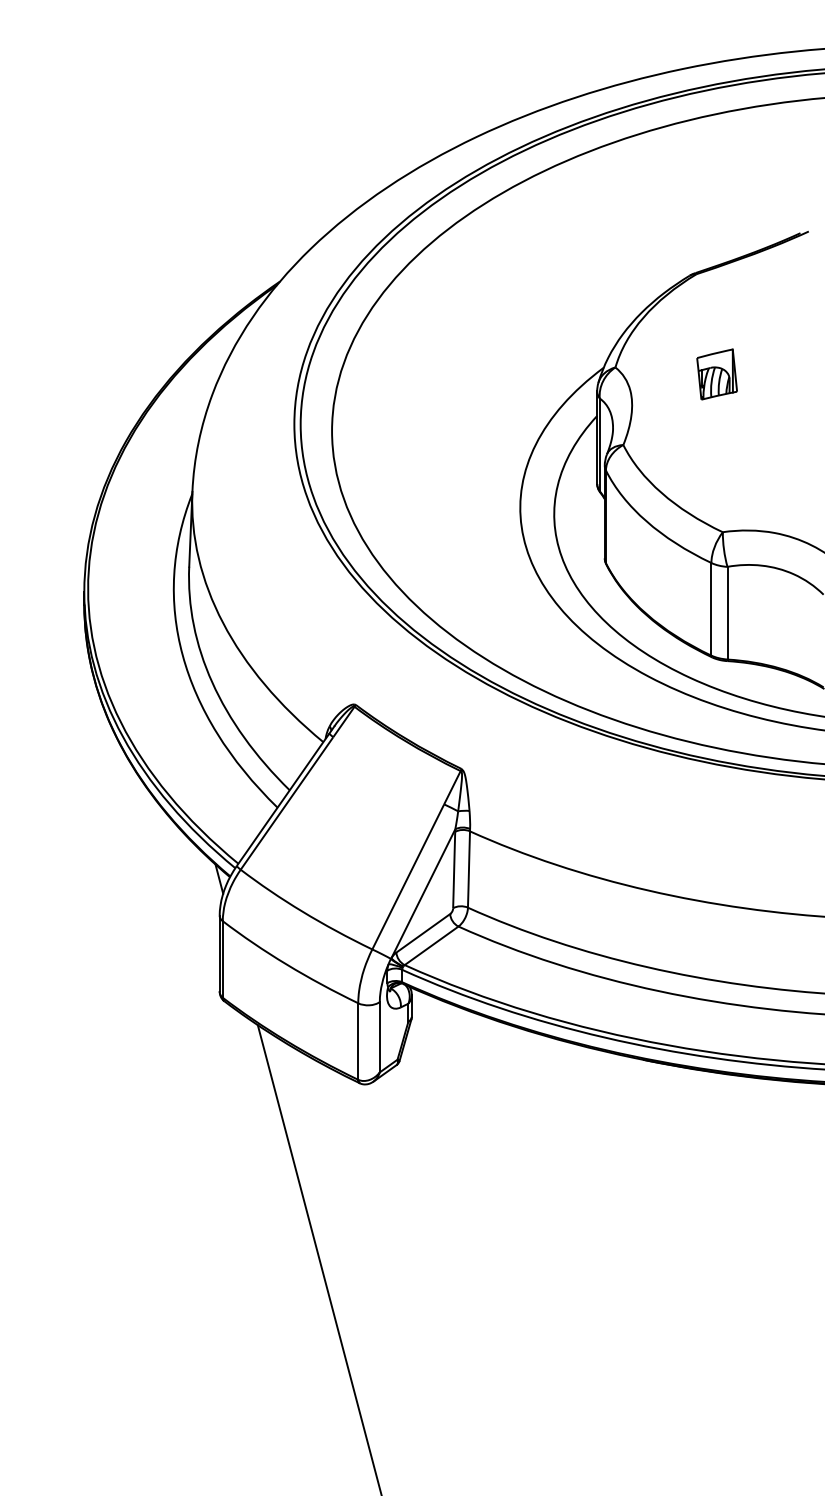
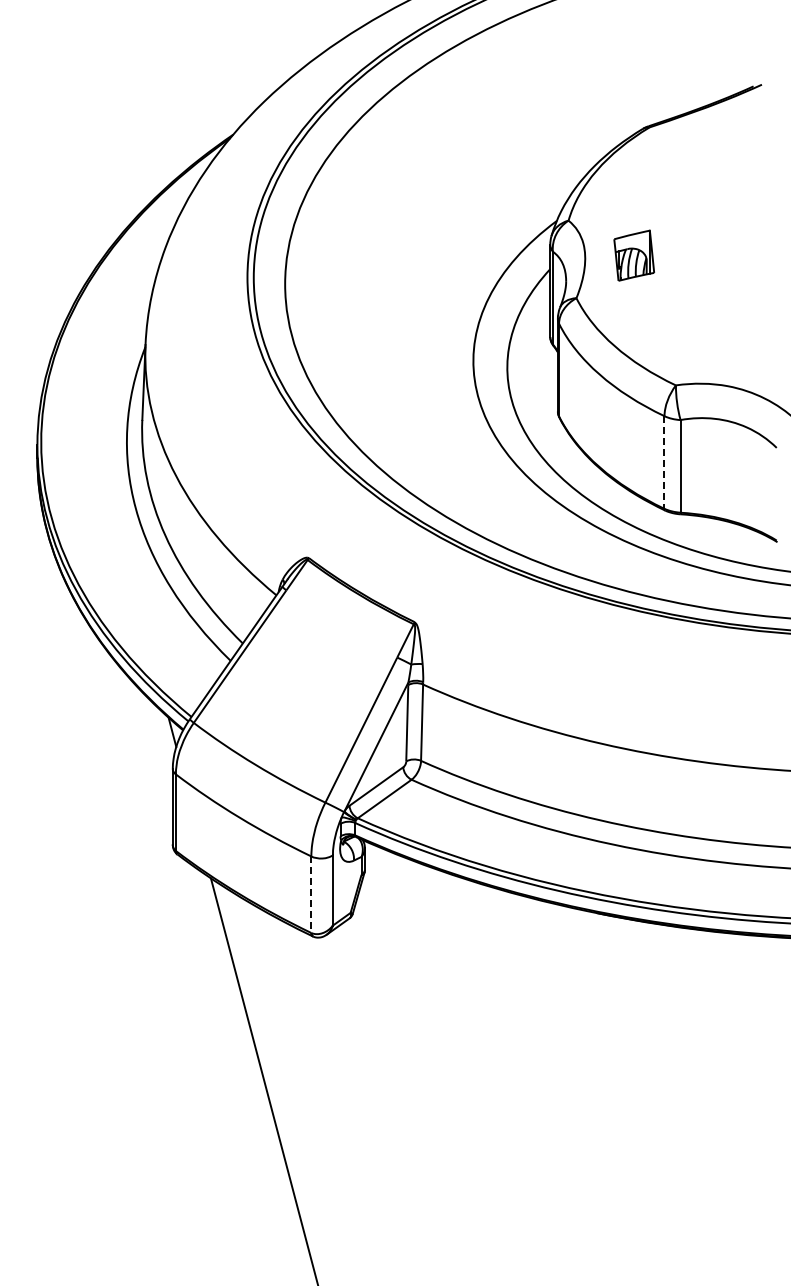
part: (716, 374) -> (633, 255), moved
line: (711, 609) -> (664, 462), solid -> dashed
line: (358, 1042) -> (311, 895), solid -> dashed

